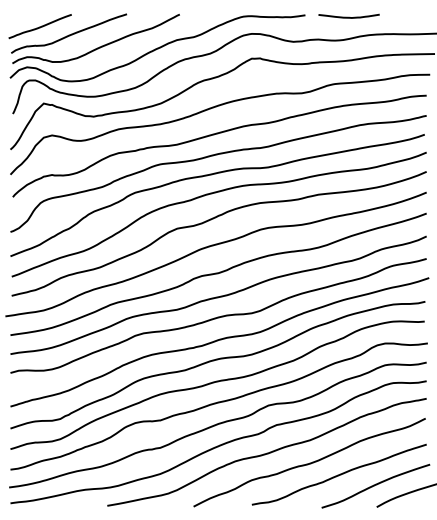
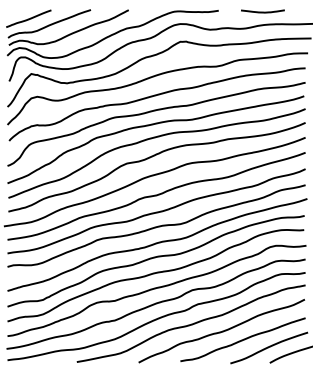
curve: (348, 16) -> (262, 11), moved

